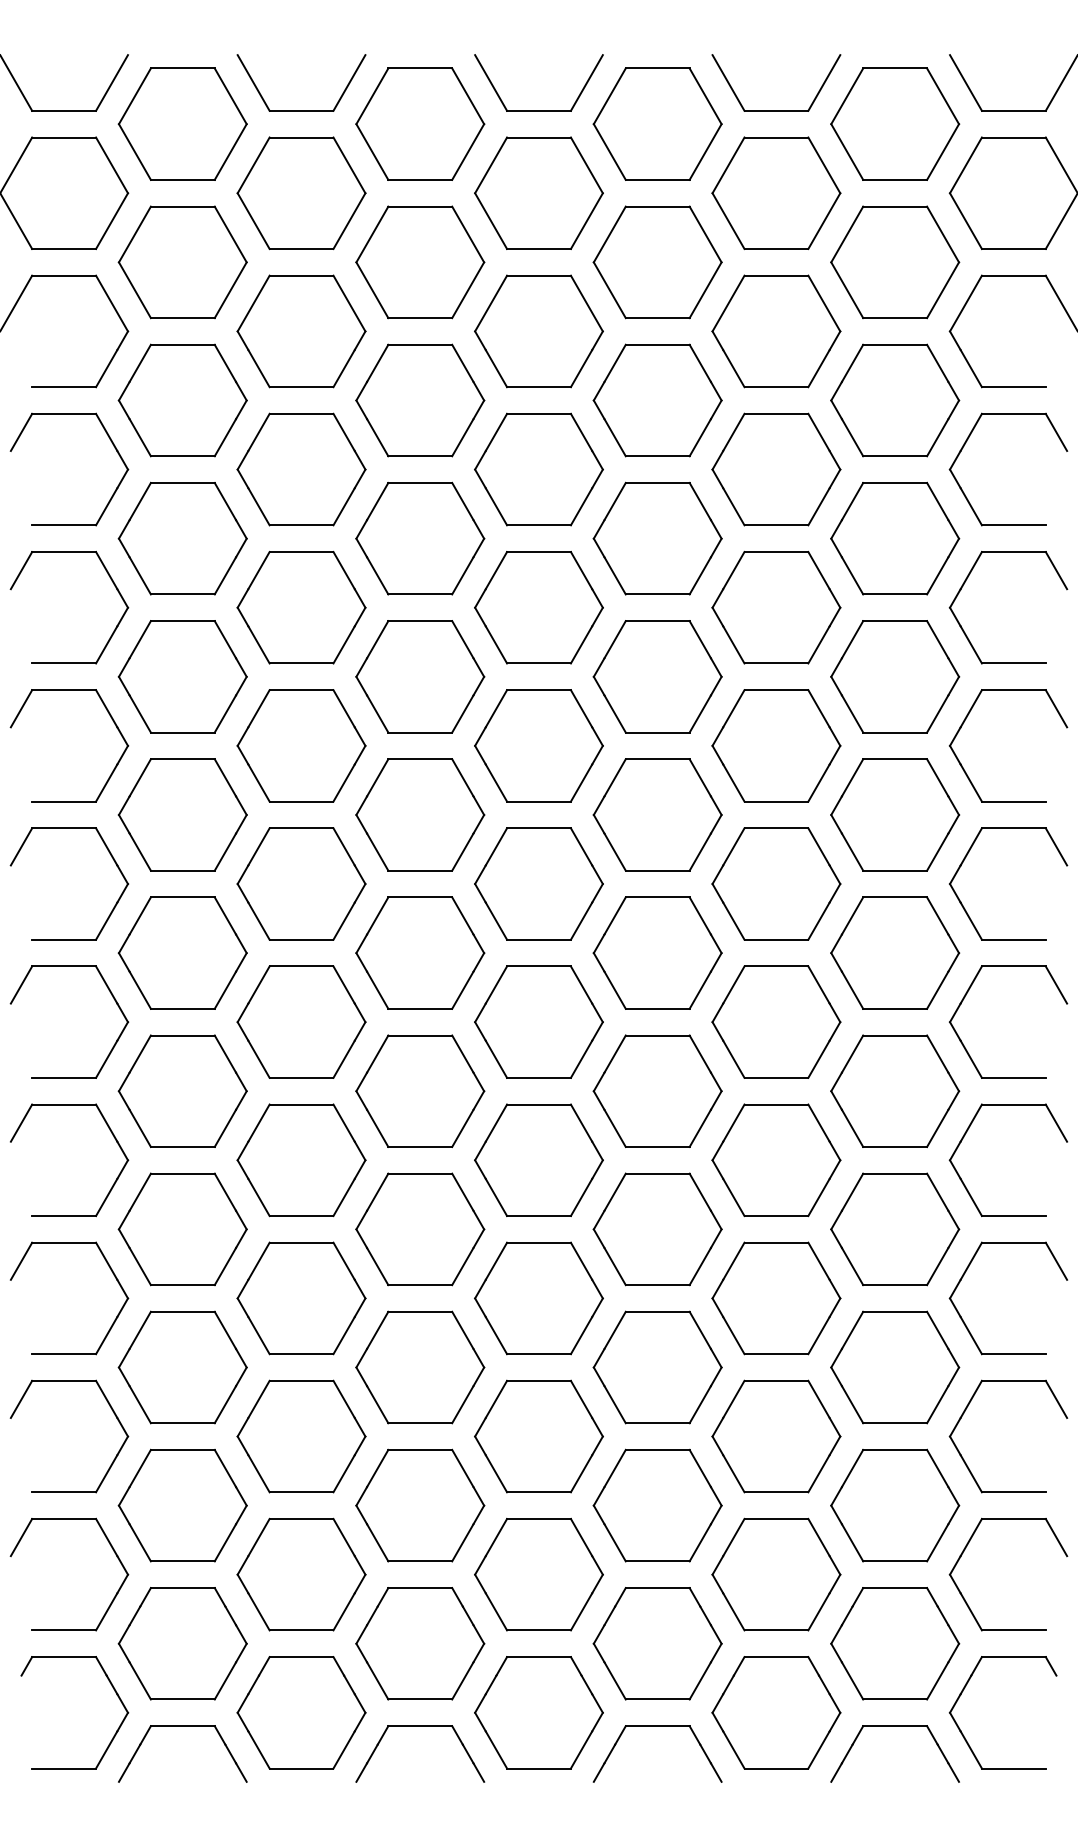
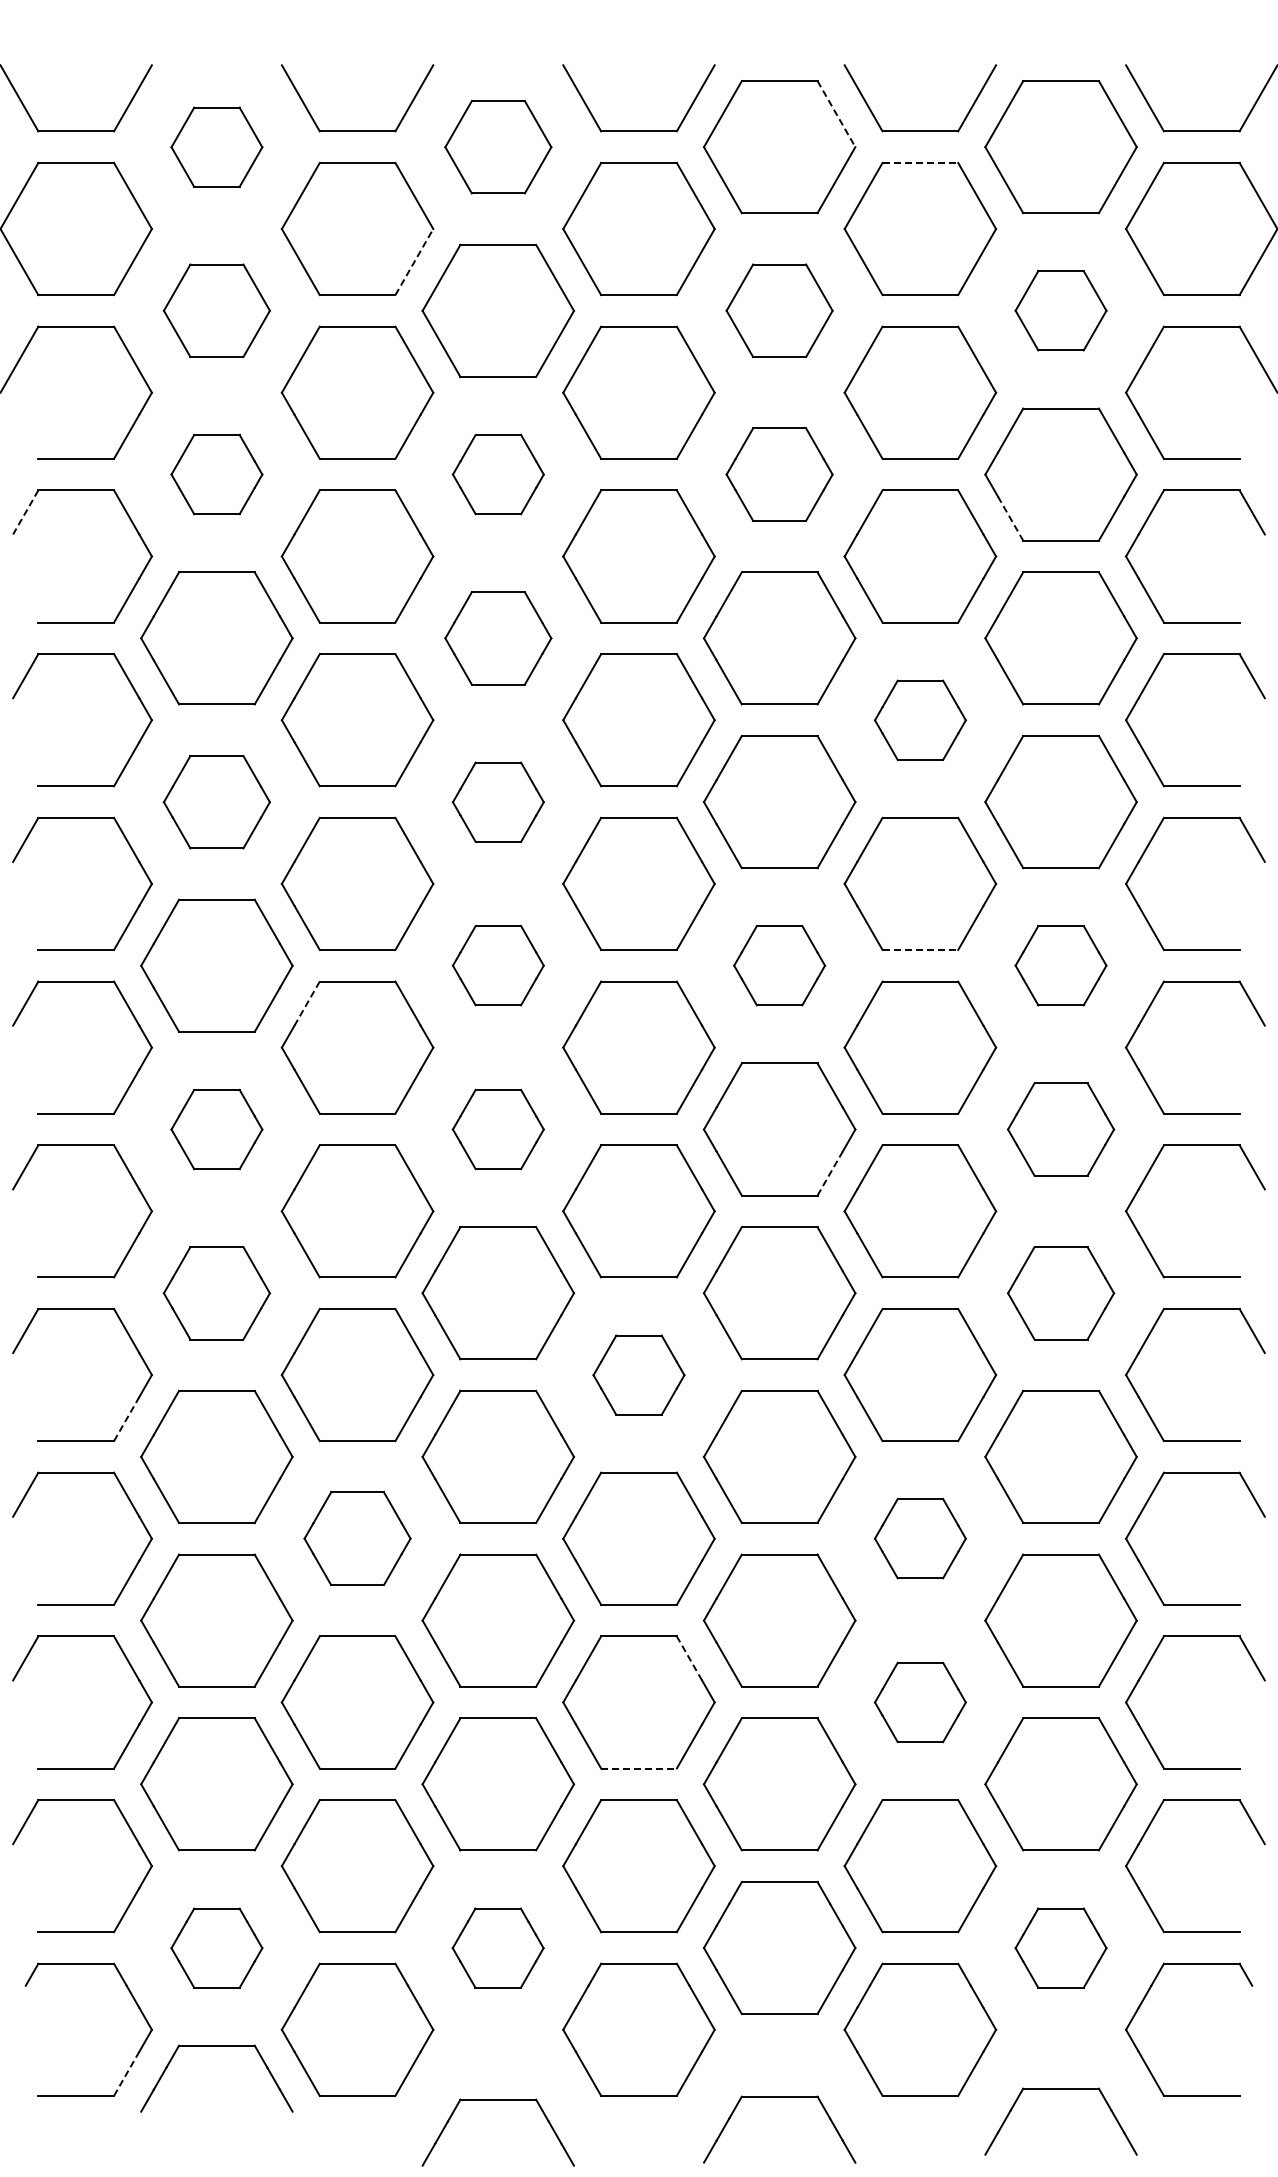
line: (705, 96) -> (836, 114), solid -> dashed
part: (182, 124) -> (216, 147), size x0.6
part: (420, 124) -> (498, 147), size x0.7
line: (776, 137) -> (920, 162), solid -> dashed
line: (349, 220) -> (414, 261), solid -> dashed
part: (182, 262) -> (216, 310), size x0.7
part: (657, 262) -> (779, 310), size x0.7
part: (894, 262) -> (1060, 310), size x0.6
part: (182, 400) -> (216, 474), size x0.6
part: (420, 400) -> (498, 474), size x0.6
part: (657, 400) -> (779, 474), size x0.7
line: (21, 432) -> (25, 512), solid -> dashed
line: (852, 438) -> (1010, 519), solid -> dashed
part: (420, 538) -> (498, 638), size x0.7
part: (776, 607) -> (920, 720), size x0.6
part: (182, 677) -> (216, 802), size x0.7
part: (420, 677) -> (498, 802), size x0.6
line: (776, 801) -> (920, 949), solid -> dashed
part: (420, 814) -> (498, 965), size x0.6
part: (657, 814) -> (779, 965), size x0.6
part: (894, 814) -> (1060, 965), size x0.6
line: (258, 847) -> (306, 1004), solid -> dashed
part: (182, 953) -> (216, 1129), size x0.6
part: (420, 953) -> (498, 1129), size x0.6
part: (894, 953) -> (1060, 1129), size x0.7
line: (700, 990) -> (830, 1173), solid -> dashed
part: (182, 1091) -> (216, 1293), size x0.7
part: (894, 1091) -> (1060, 1293), size x0.7
part: (538, 1160) -> (638, 1375), size x0.6
line: (106, 1196) -> (126, 1418), solid -> dashed
part: (301, 1298) -> (357, 1538), size x0.7
part: (776, 1298) -> (920, 1538), size x0.6
line: (581, 1399) -> (689, 1658), solid -> dashed
part: (776, 1436) -> (920, 1702), size x0.6
line: (539, 1492) -> (639, 1768), solid -> dashed
part: (182, 1644) -> (216, 1948), size x0.6
part: (419, 1644) -> (497, 1948), size x0.6
part: (894, 1644) -> (1060, 1948), size x0.6
part: (419, 1726) -> (497, 2100), moved
part: (657, 1726) -> (779, 2097), moved
part: (894, 1726) -> (1060, 2089), moved
line: (106, 1749) -> (126, 2073), solid -> dashed

